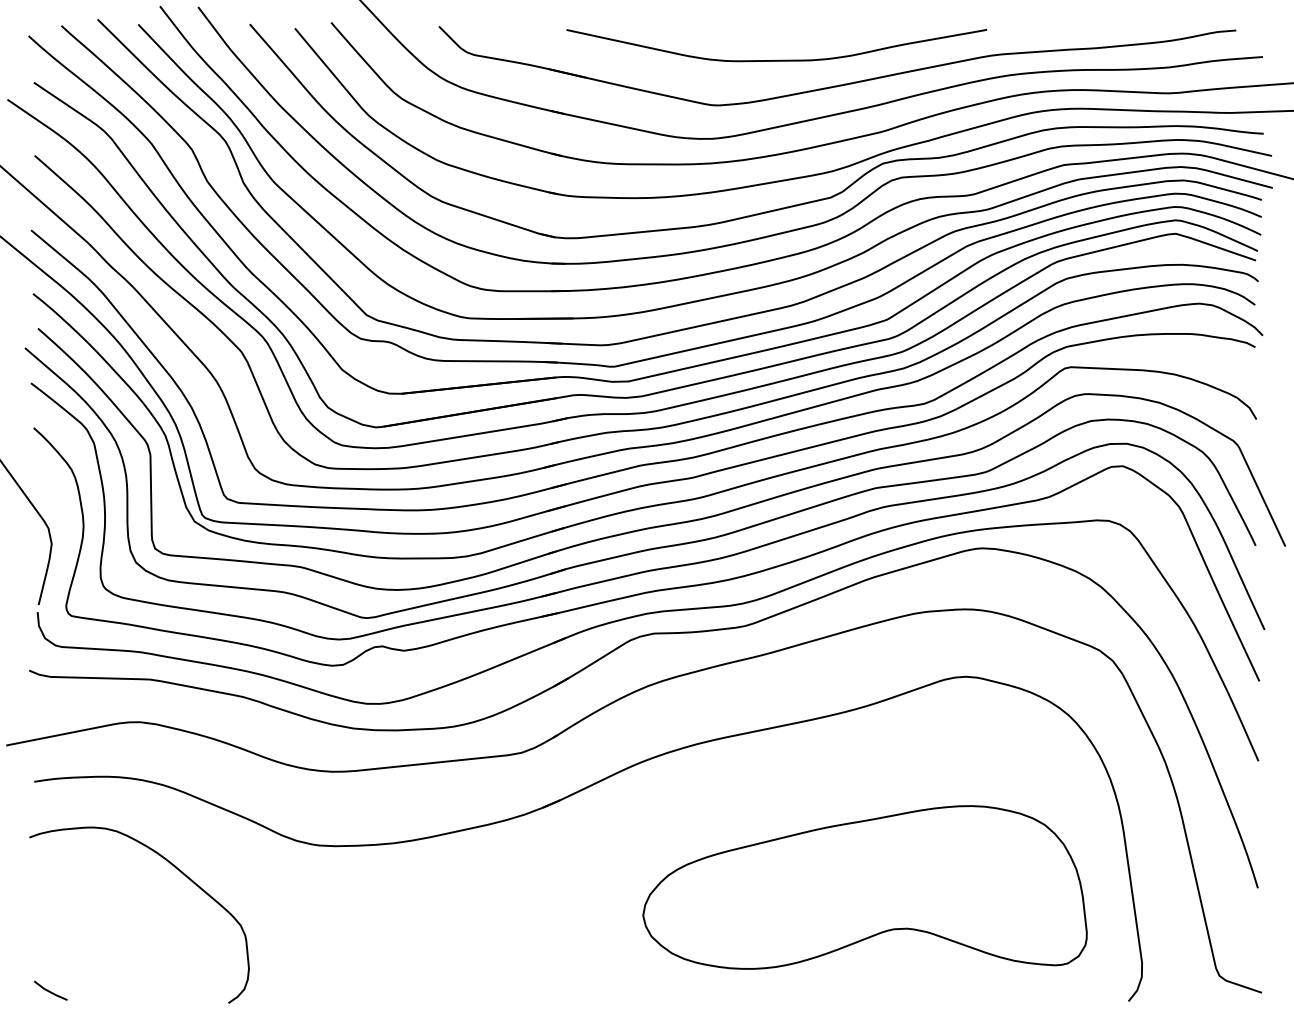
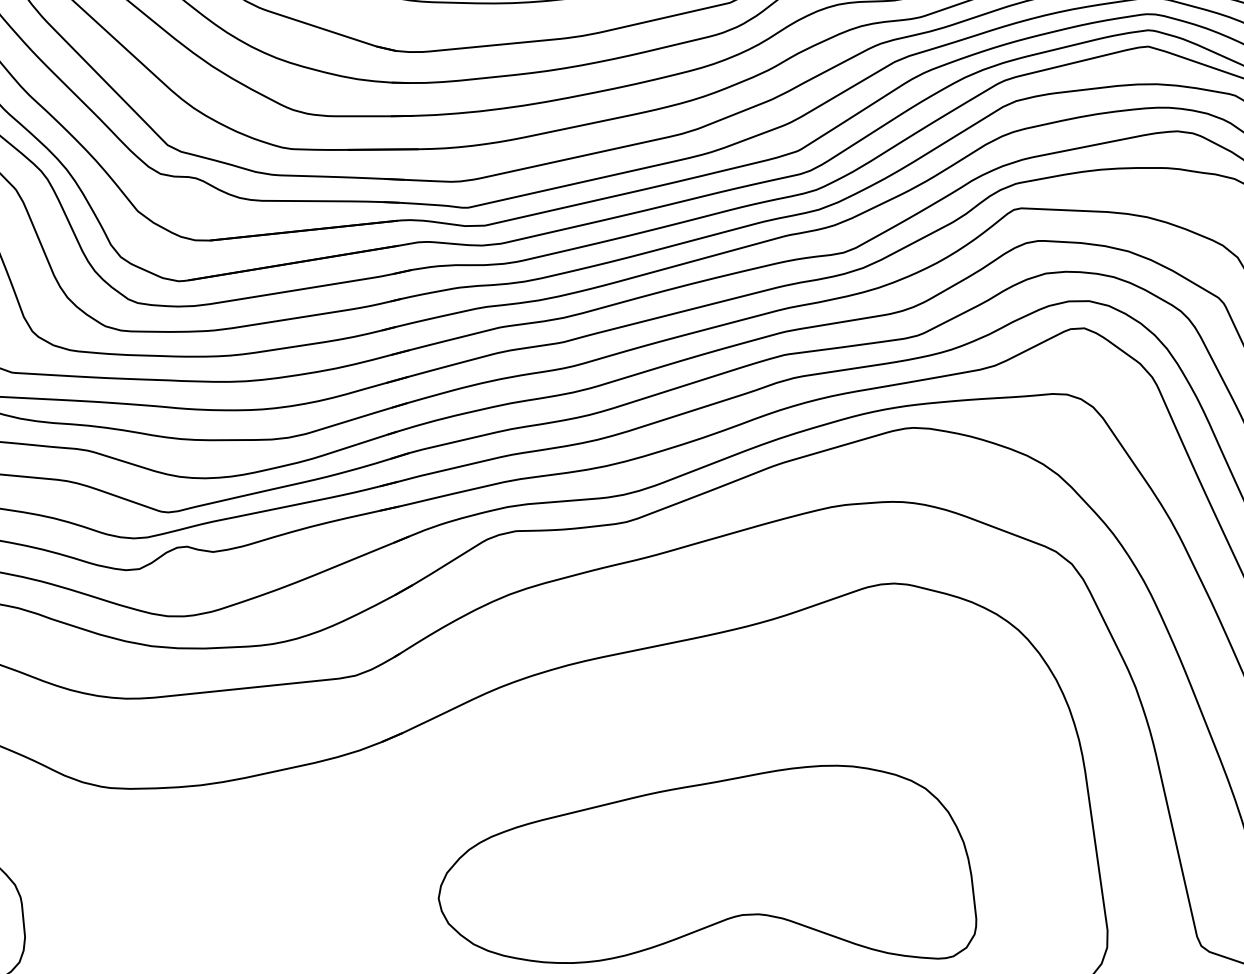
part: (864, 887) -> (706, 864), moved

